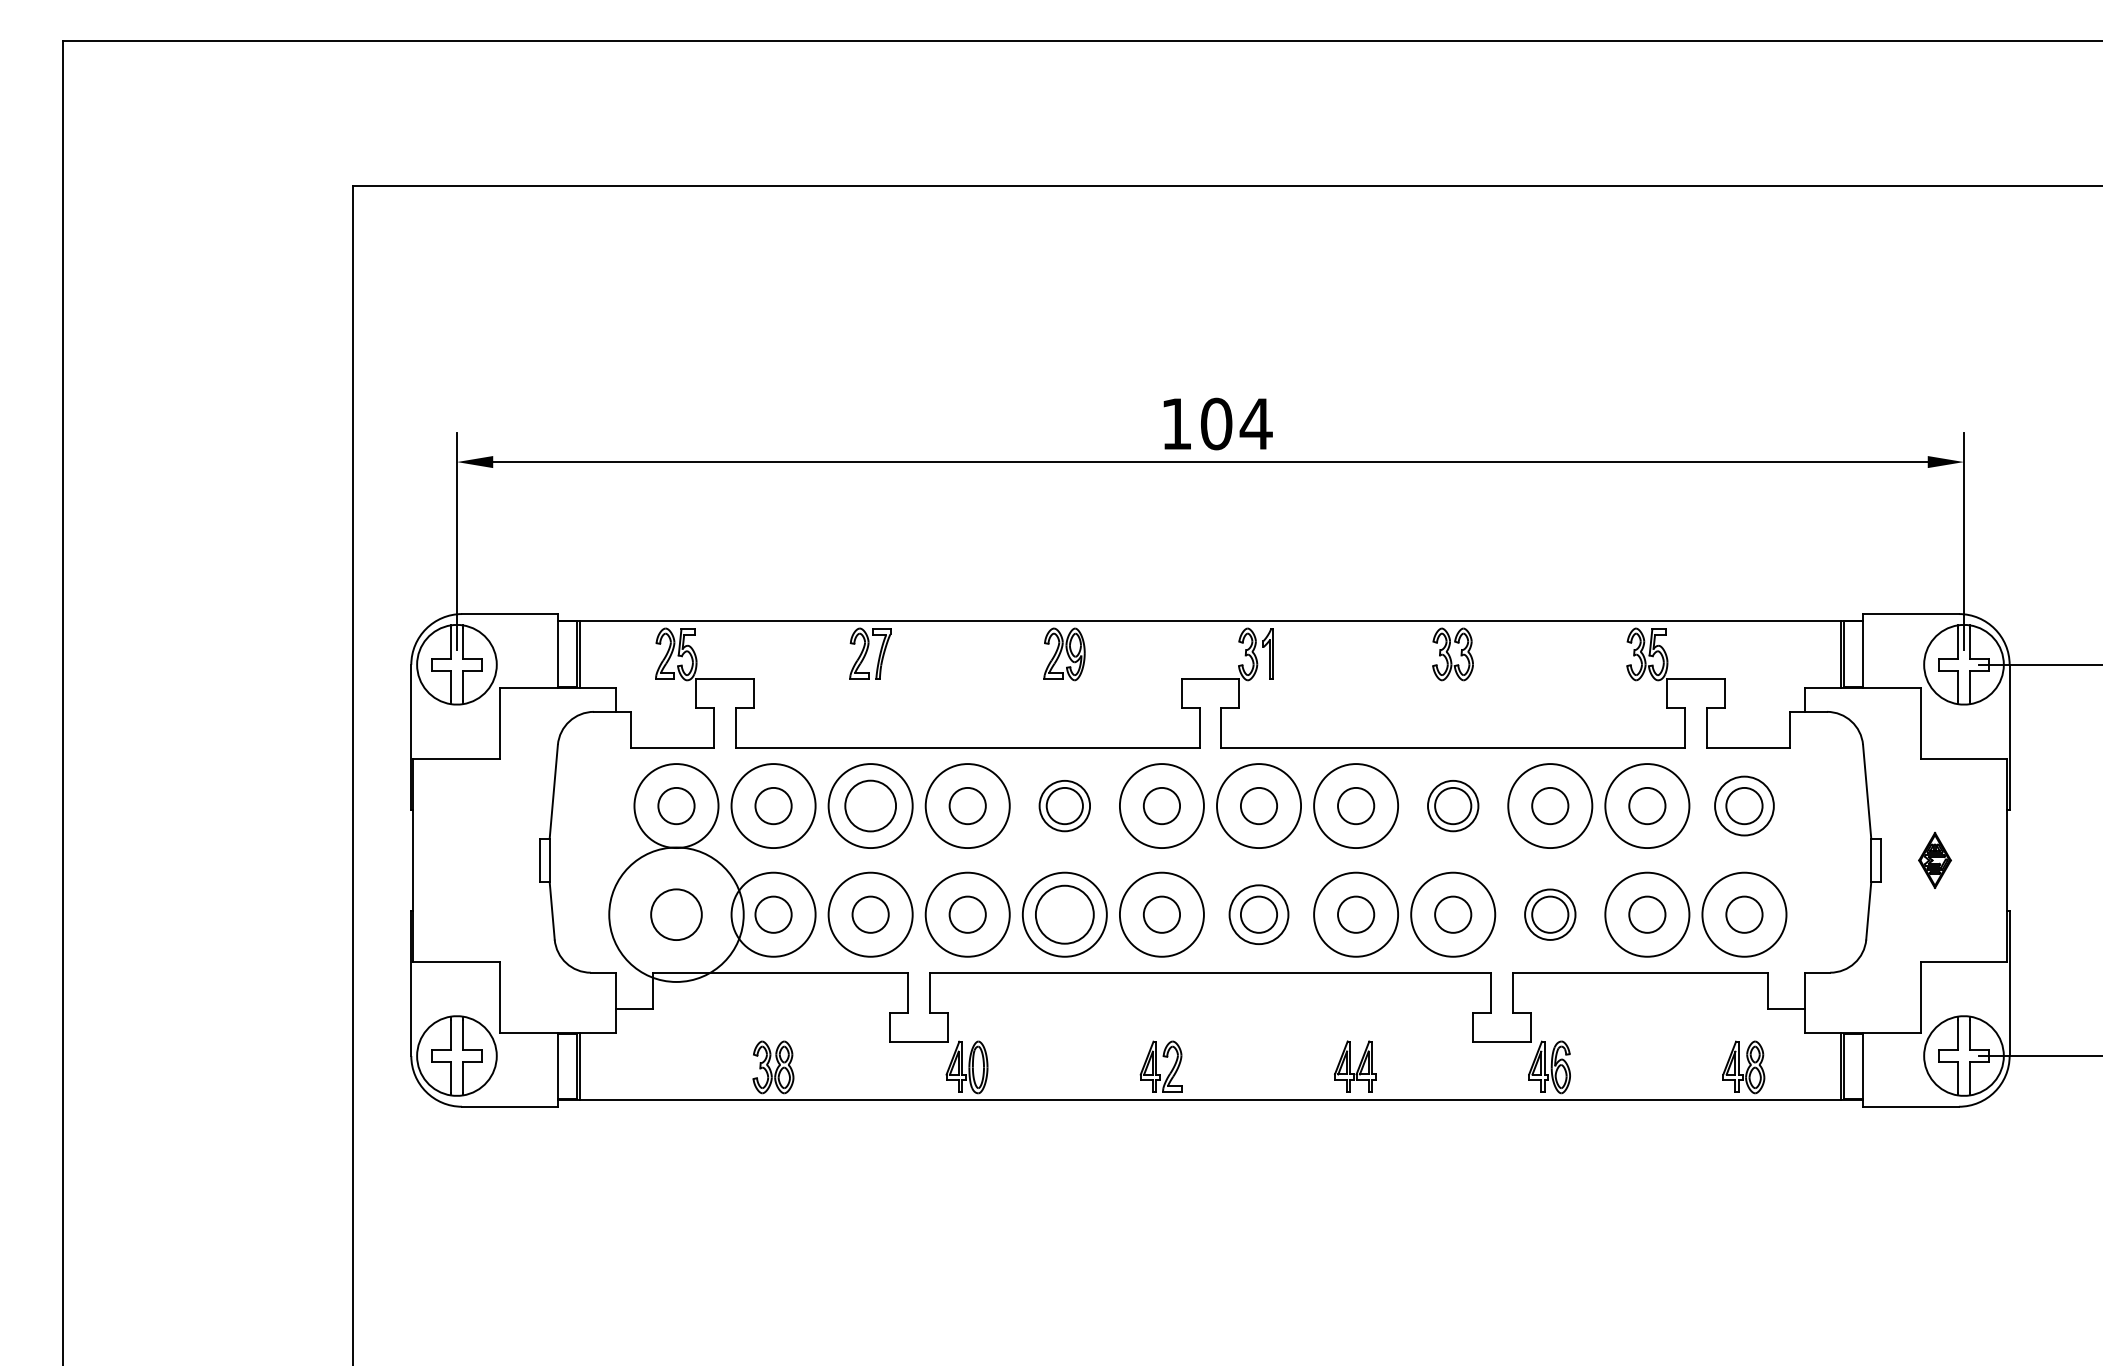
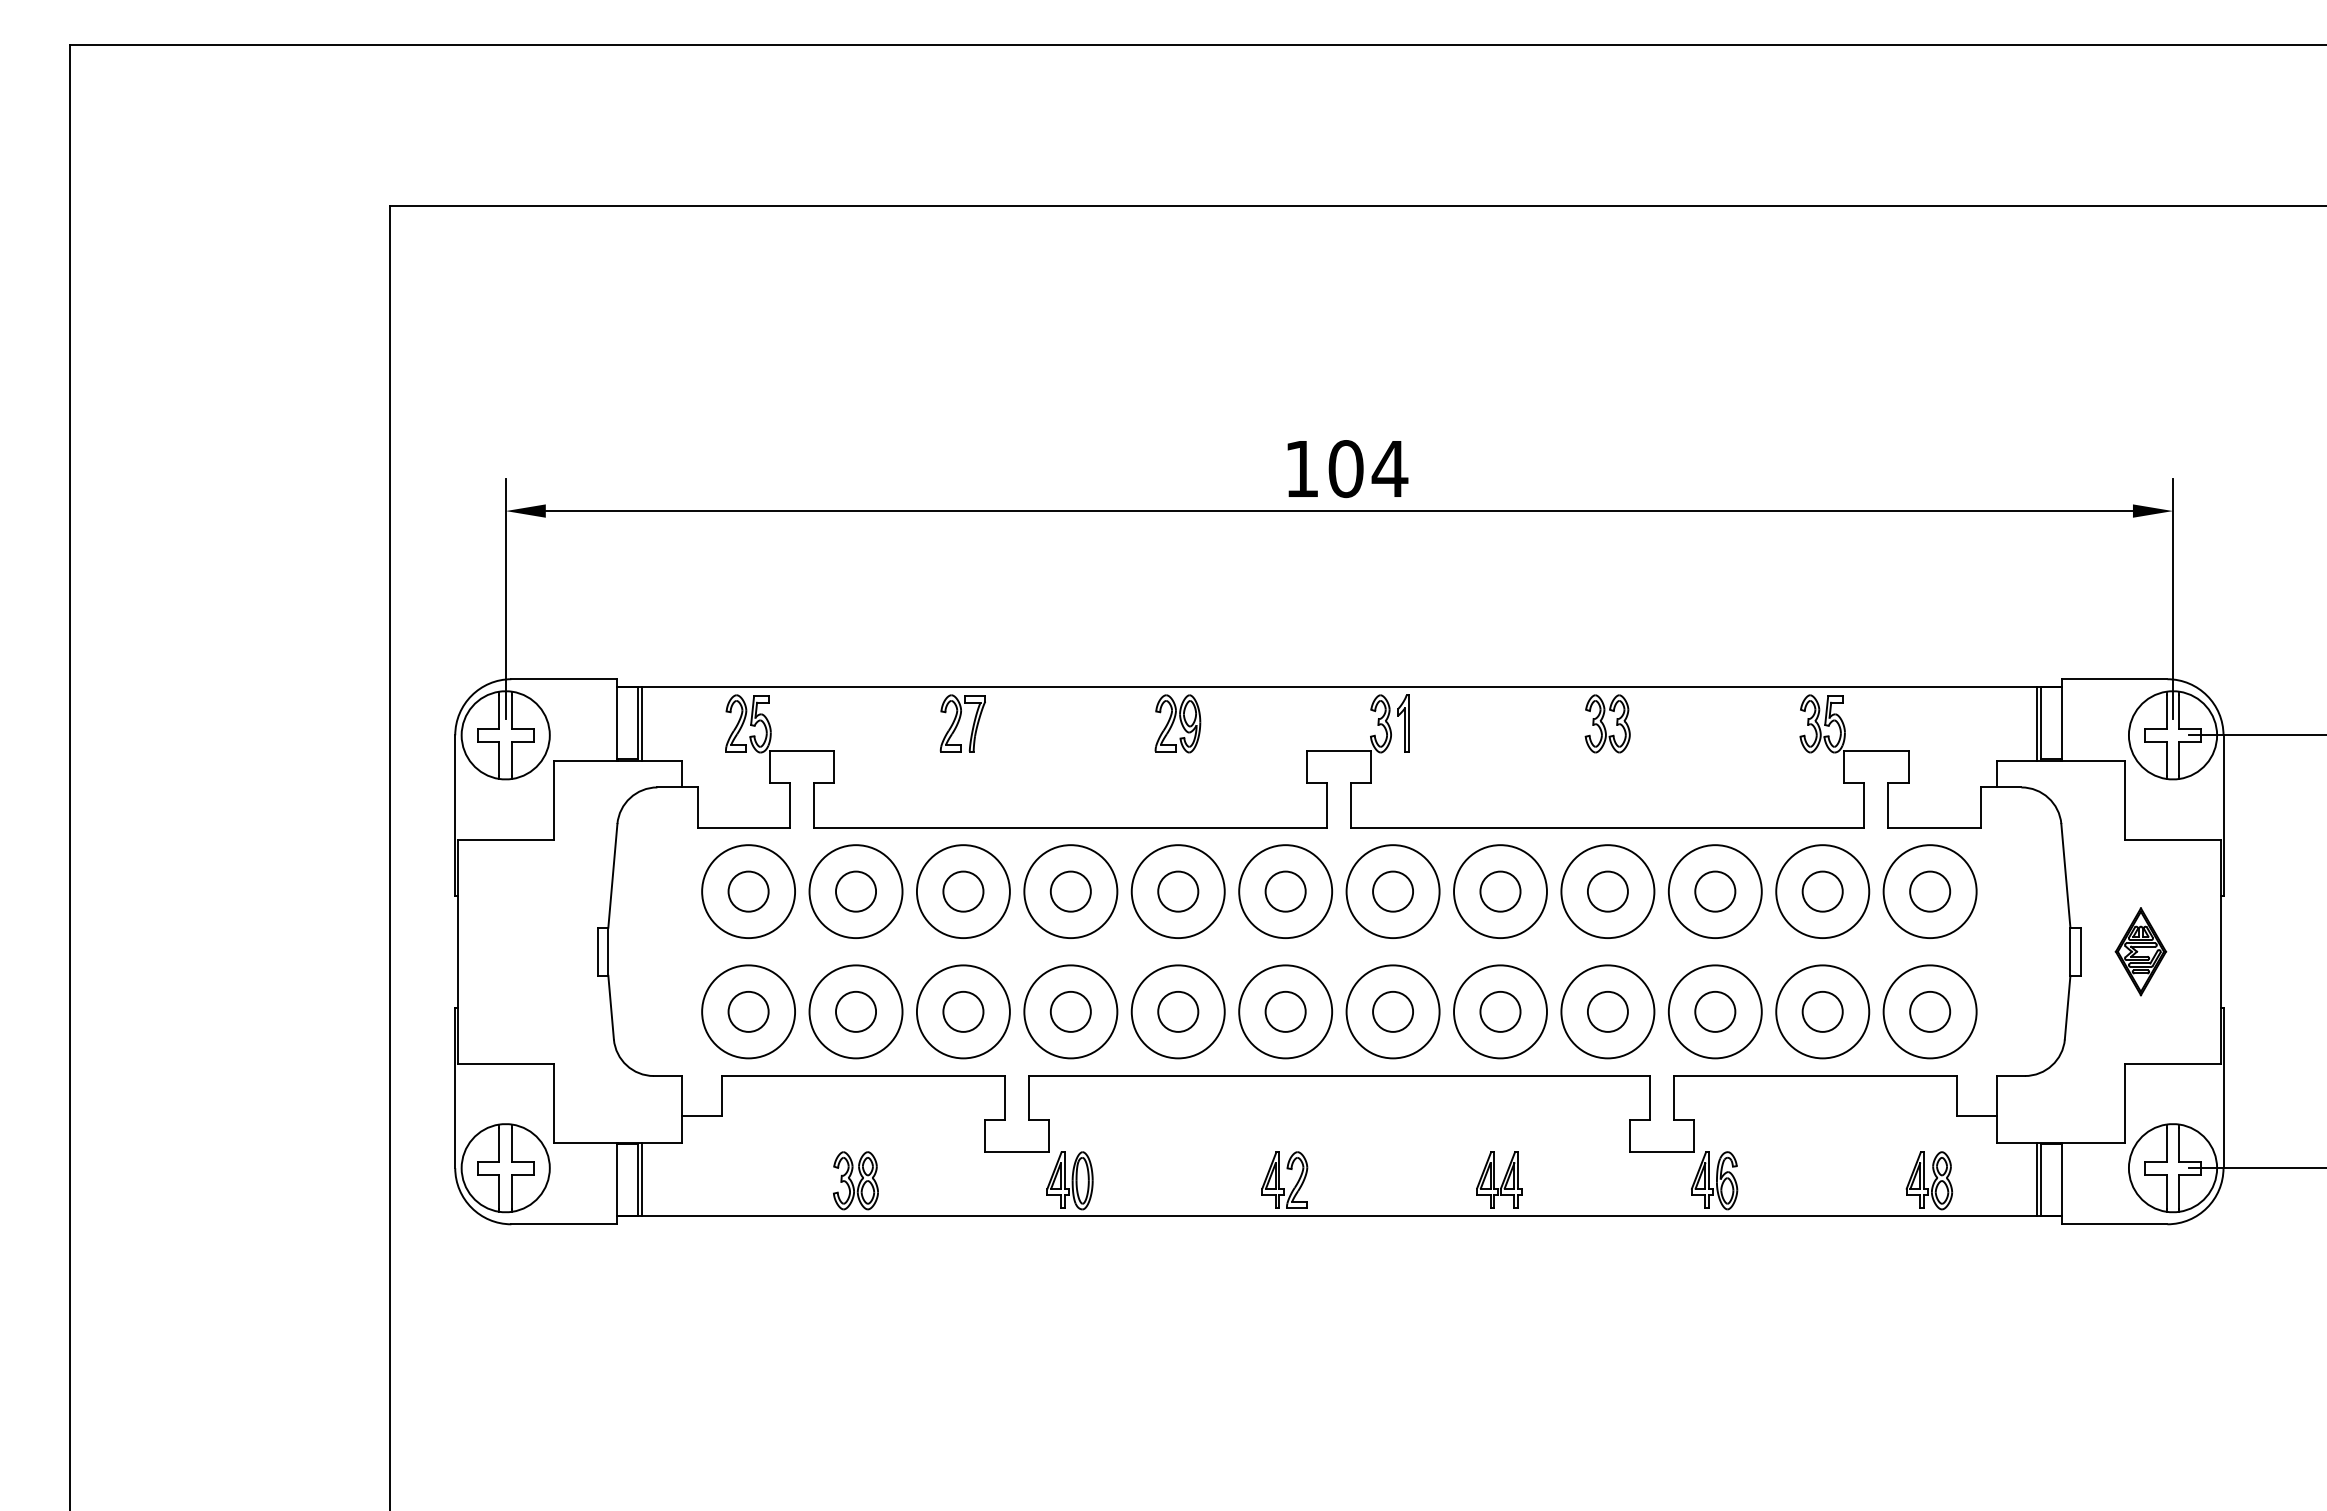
circle: (870, 805) -> (963, 891), size x0.71
circle: (1064, 805) -> (1177, 891), size x1.67
circle: (1452, 805) -> (1607, 891), size x1.67
circle: (1743, 805) -> (1929, 891), size x1.43
part: (1934, 860) -> (2140, 951), size x1.43
circle: (676, 914) -> (748, 1011), size x0.62
circle: (676, 914) -> (748, 1011), size x0.71
circle: (1065, 914) -> (1178, 1011), size x0.62
circle: (1258, 914) -> (1392, 1011), size x1.43
circle: (1549, 914) -> (1714, 1011), size x1.67

